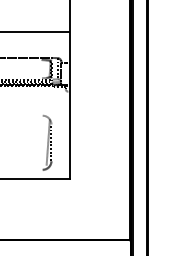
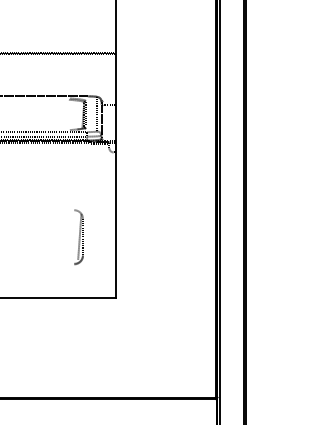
part: (47, 142) -> (79, 236), size x0.6

